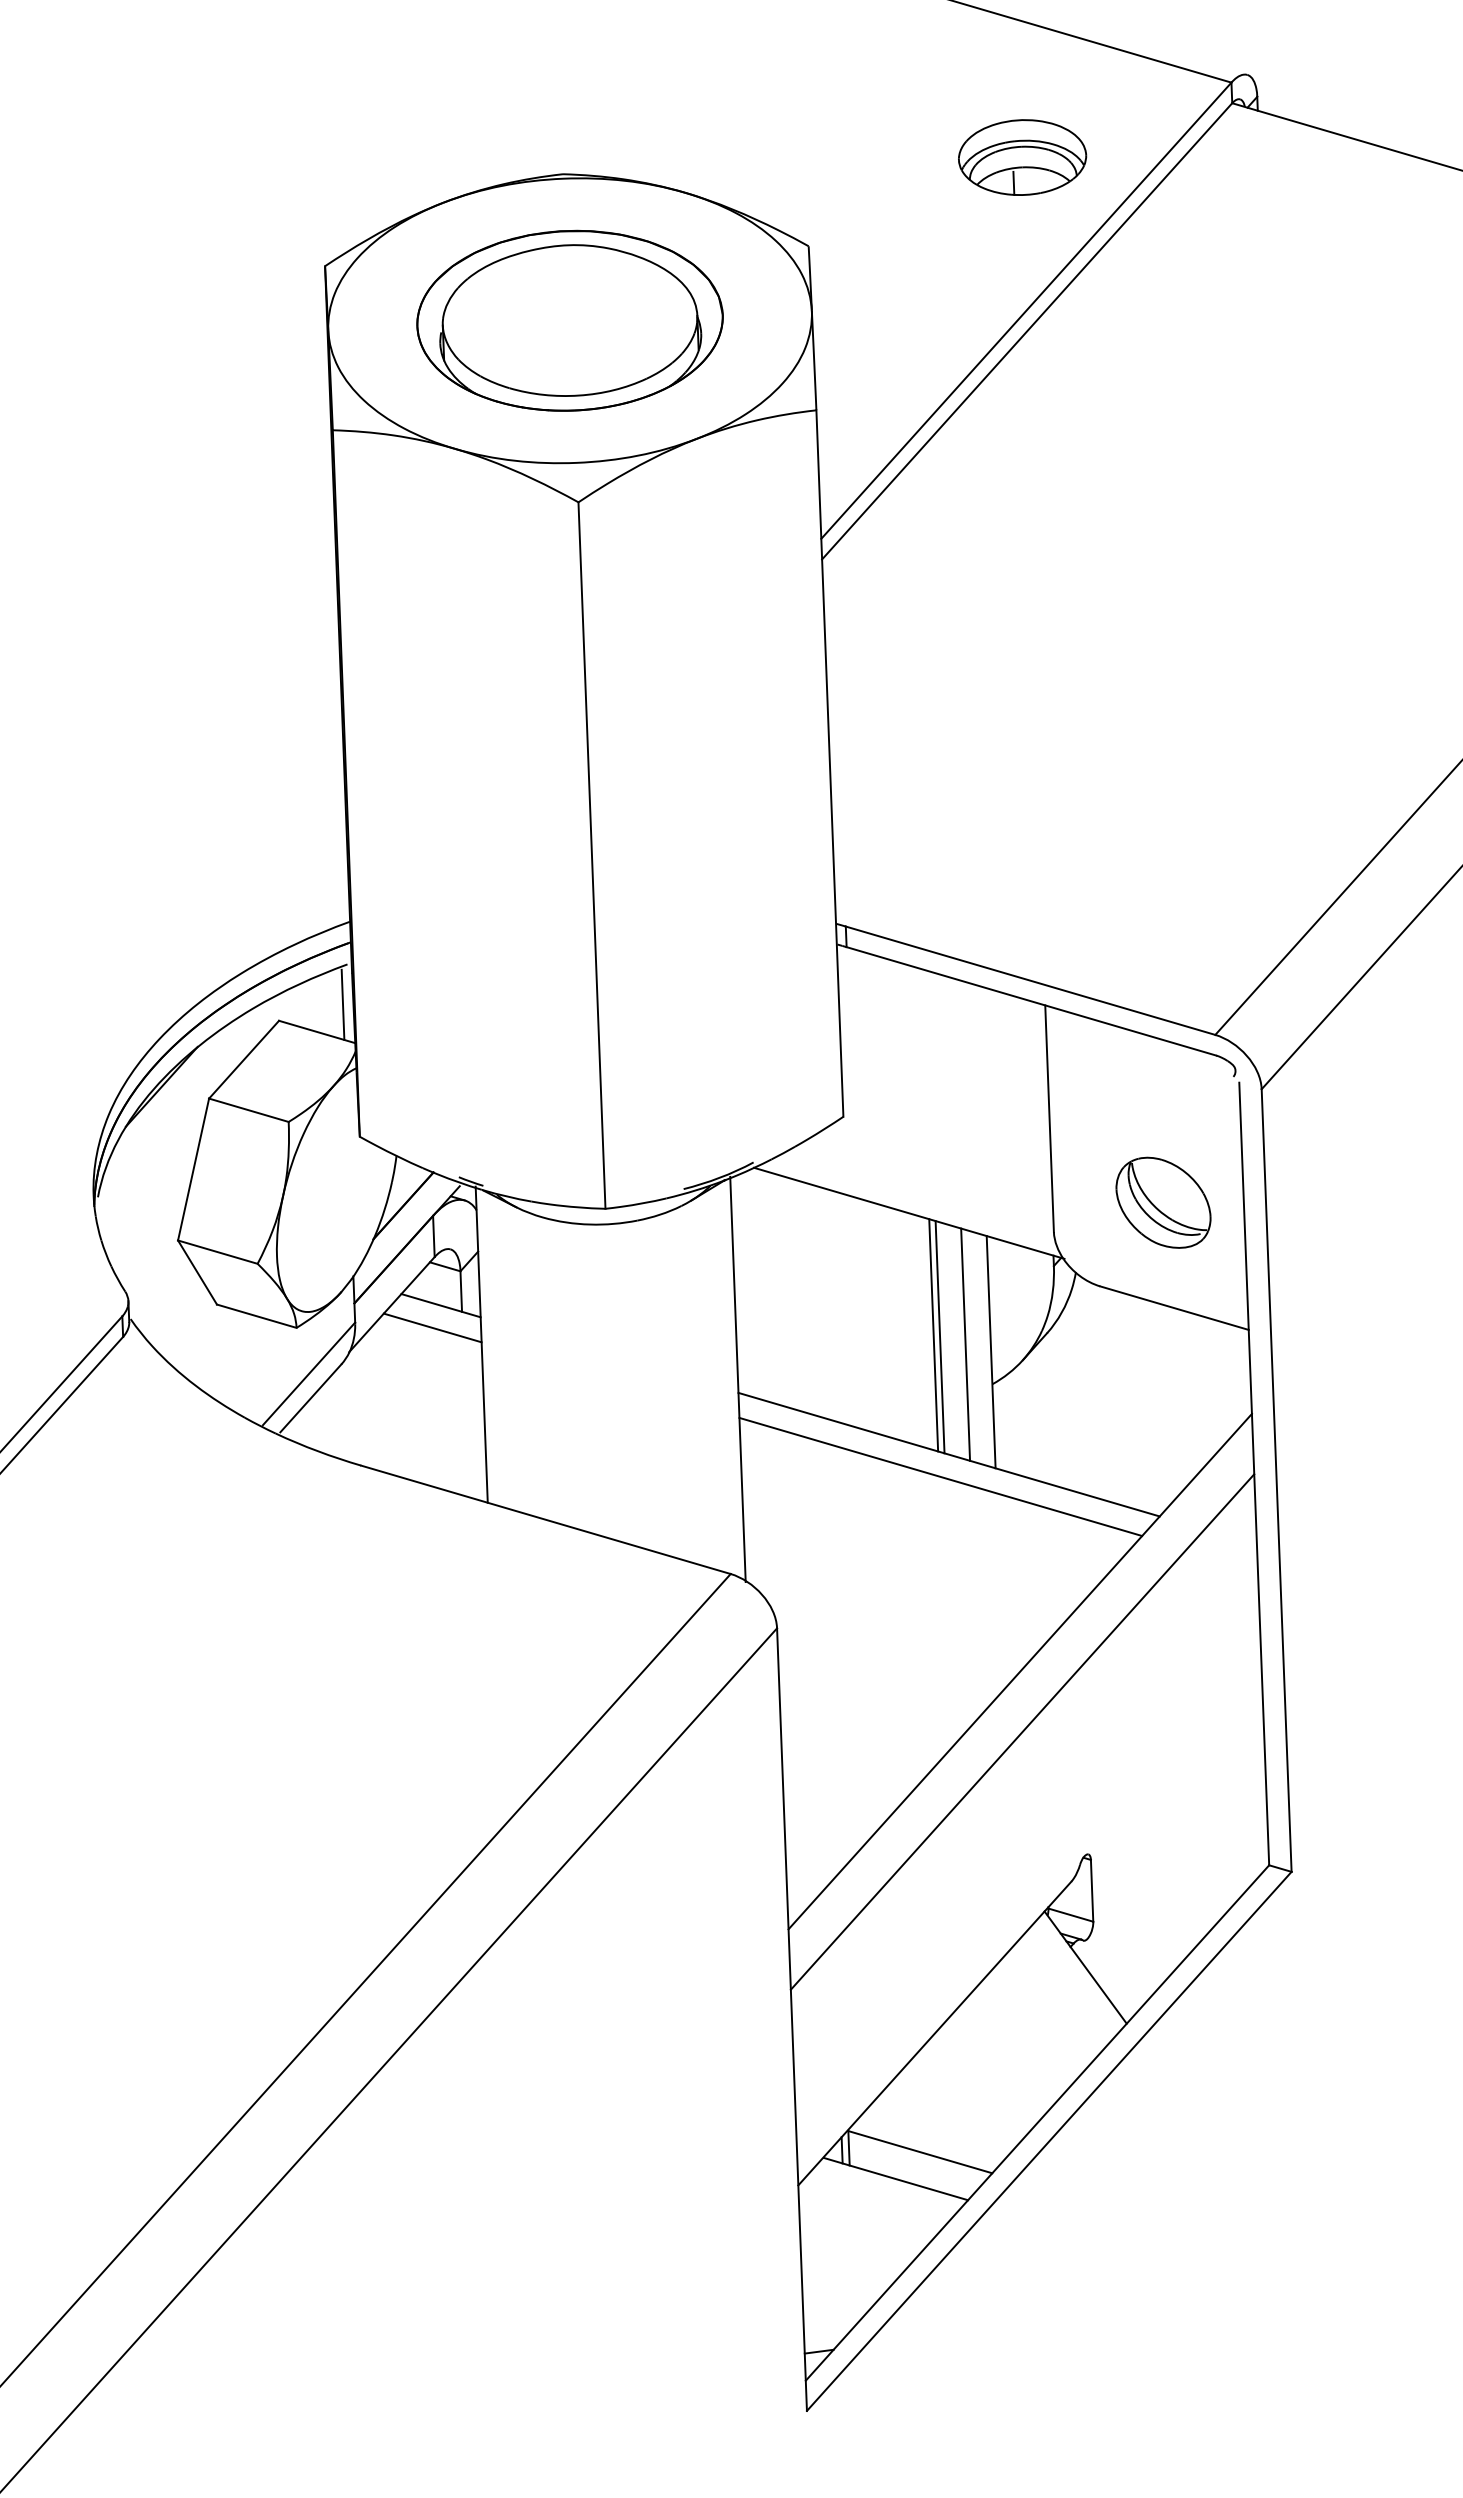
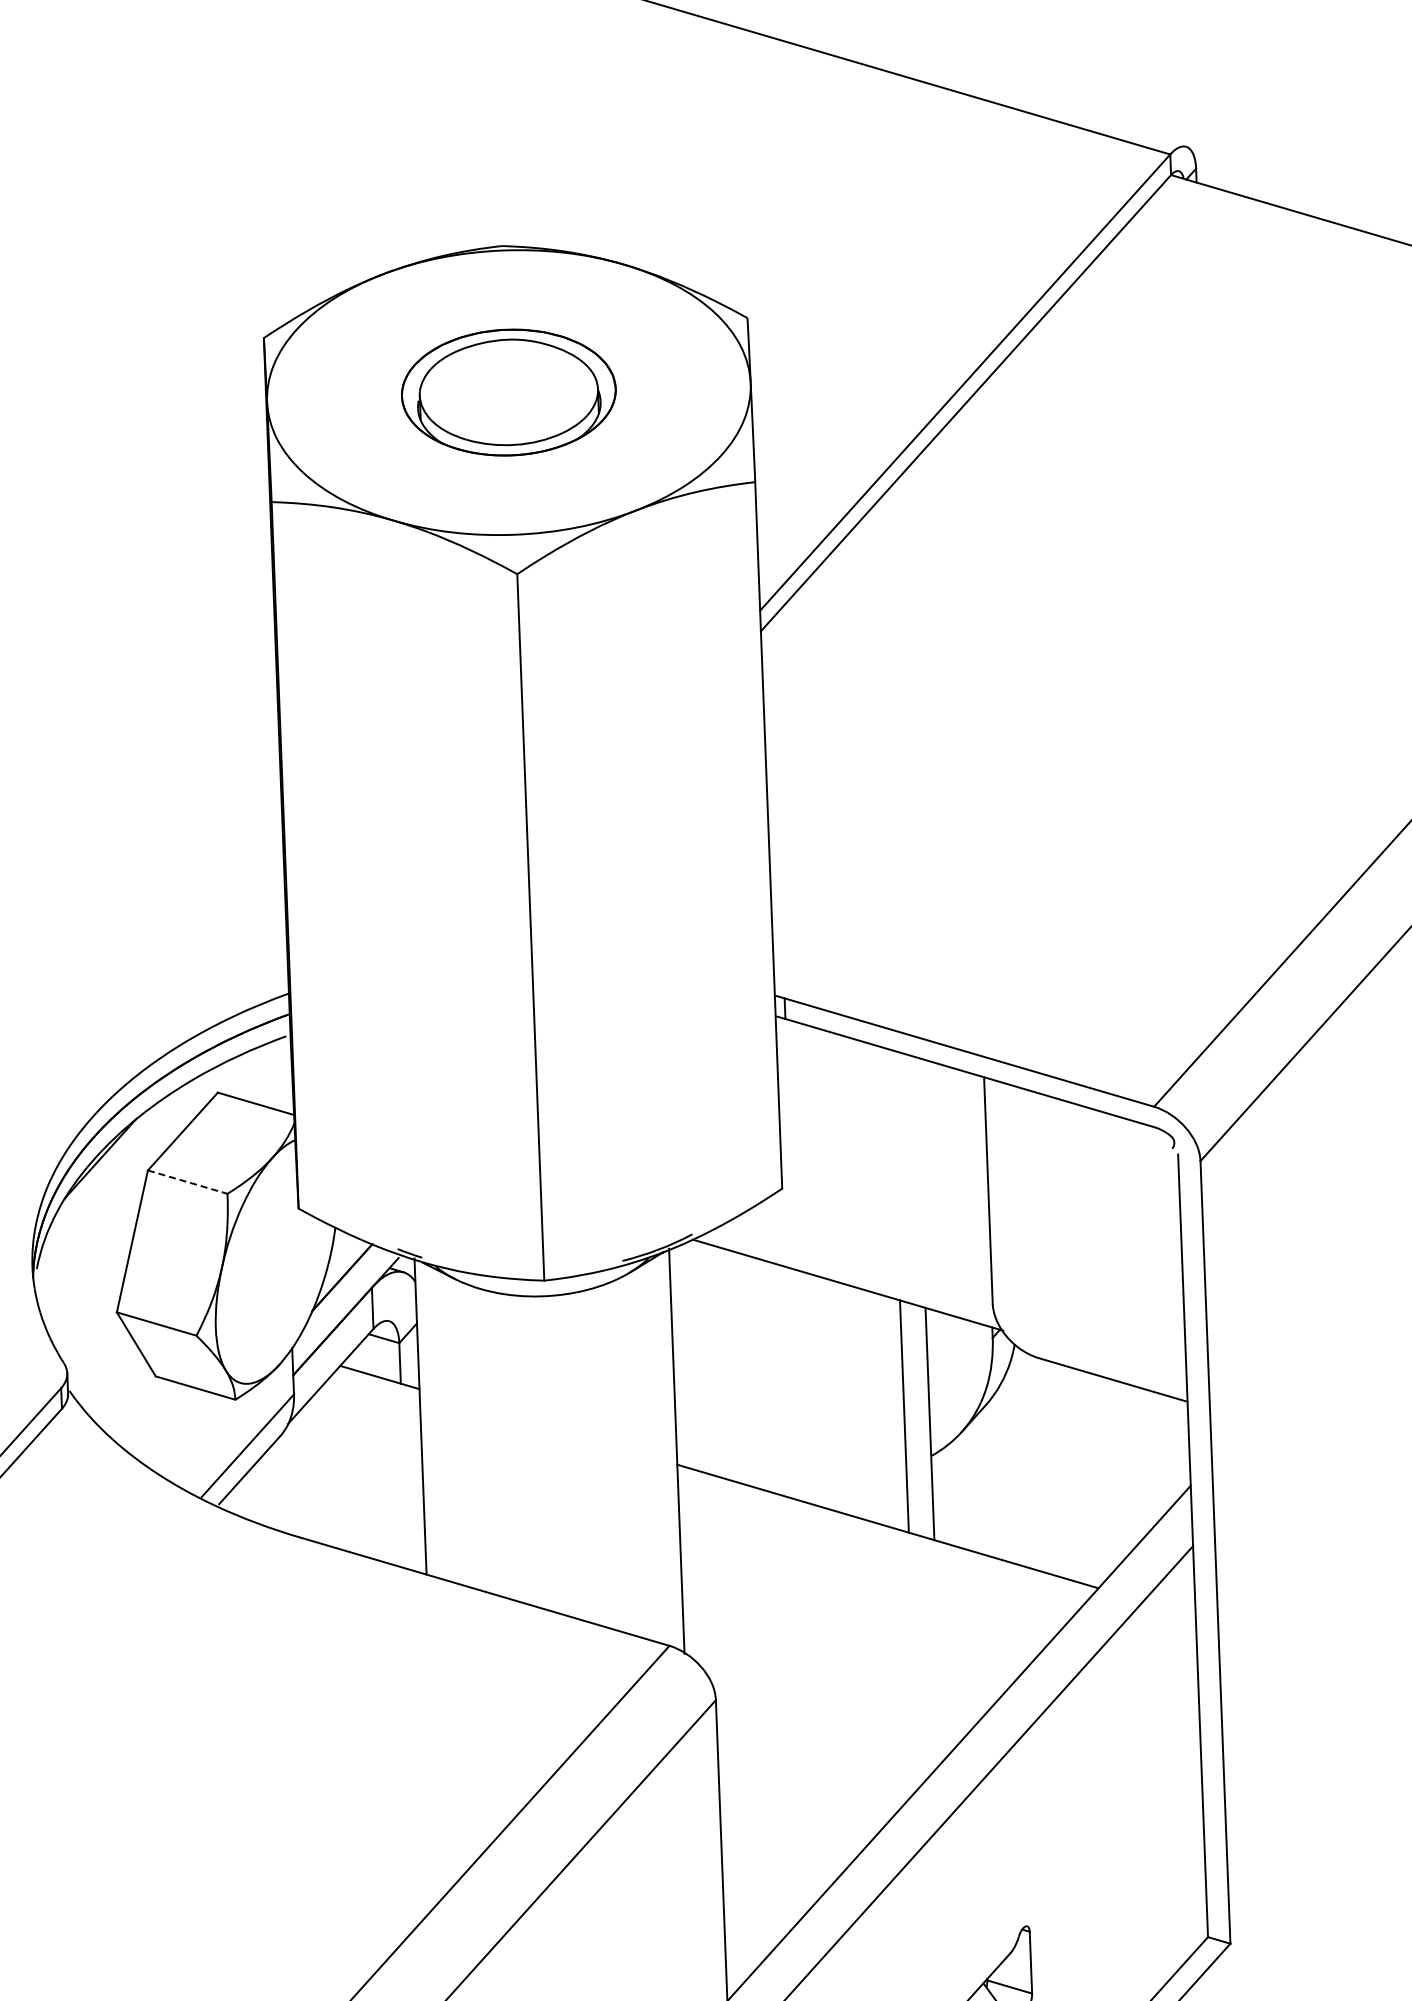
part: (1022, 157) -> (961, 229), removed
part: (569, 320) -> (508, 392), size x0.7
line: (342, 1004) -> (281, 1076), removed
line: (249, 1110) -> (188, 1182), solid -> dashed
part: (1163, 1202) -> (1102, 1274), removed
line: (432, 1327) -> (371, 1399), removed
line: (933, 1335) -> (872, 1407), removed
line: (939, 1337) -> (878, 1409), removed
line: (940, 1476) -> (879, 1548), removed

